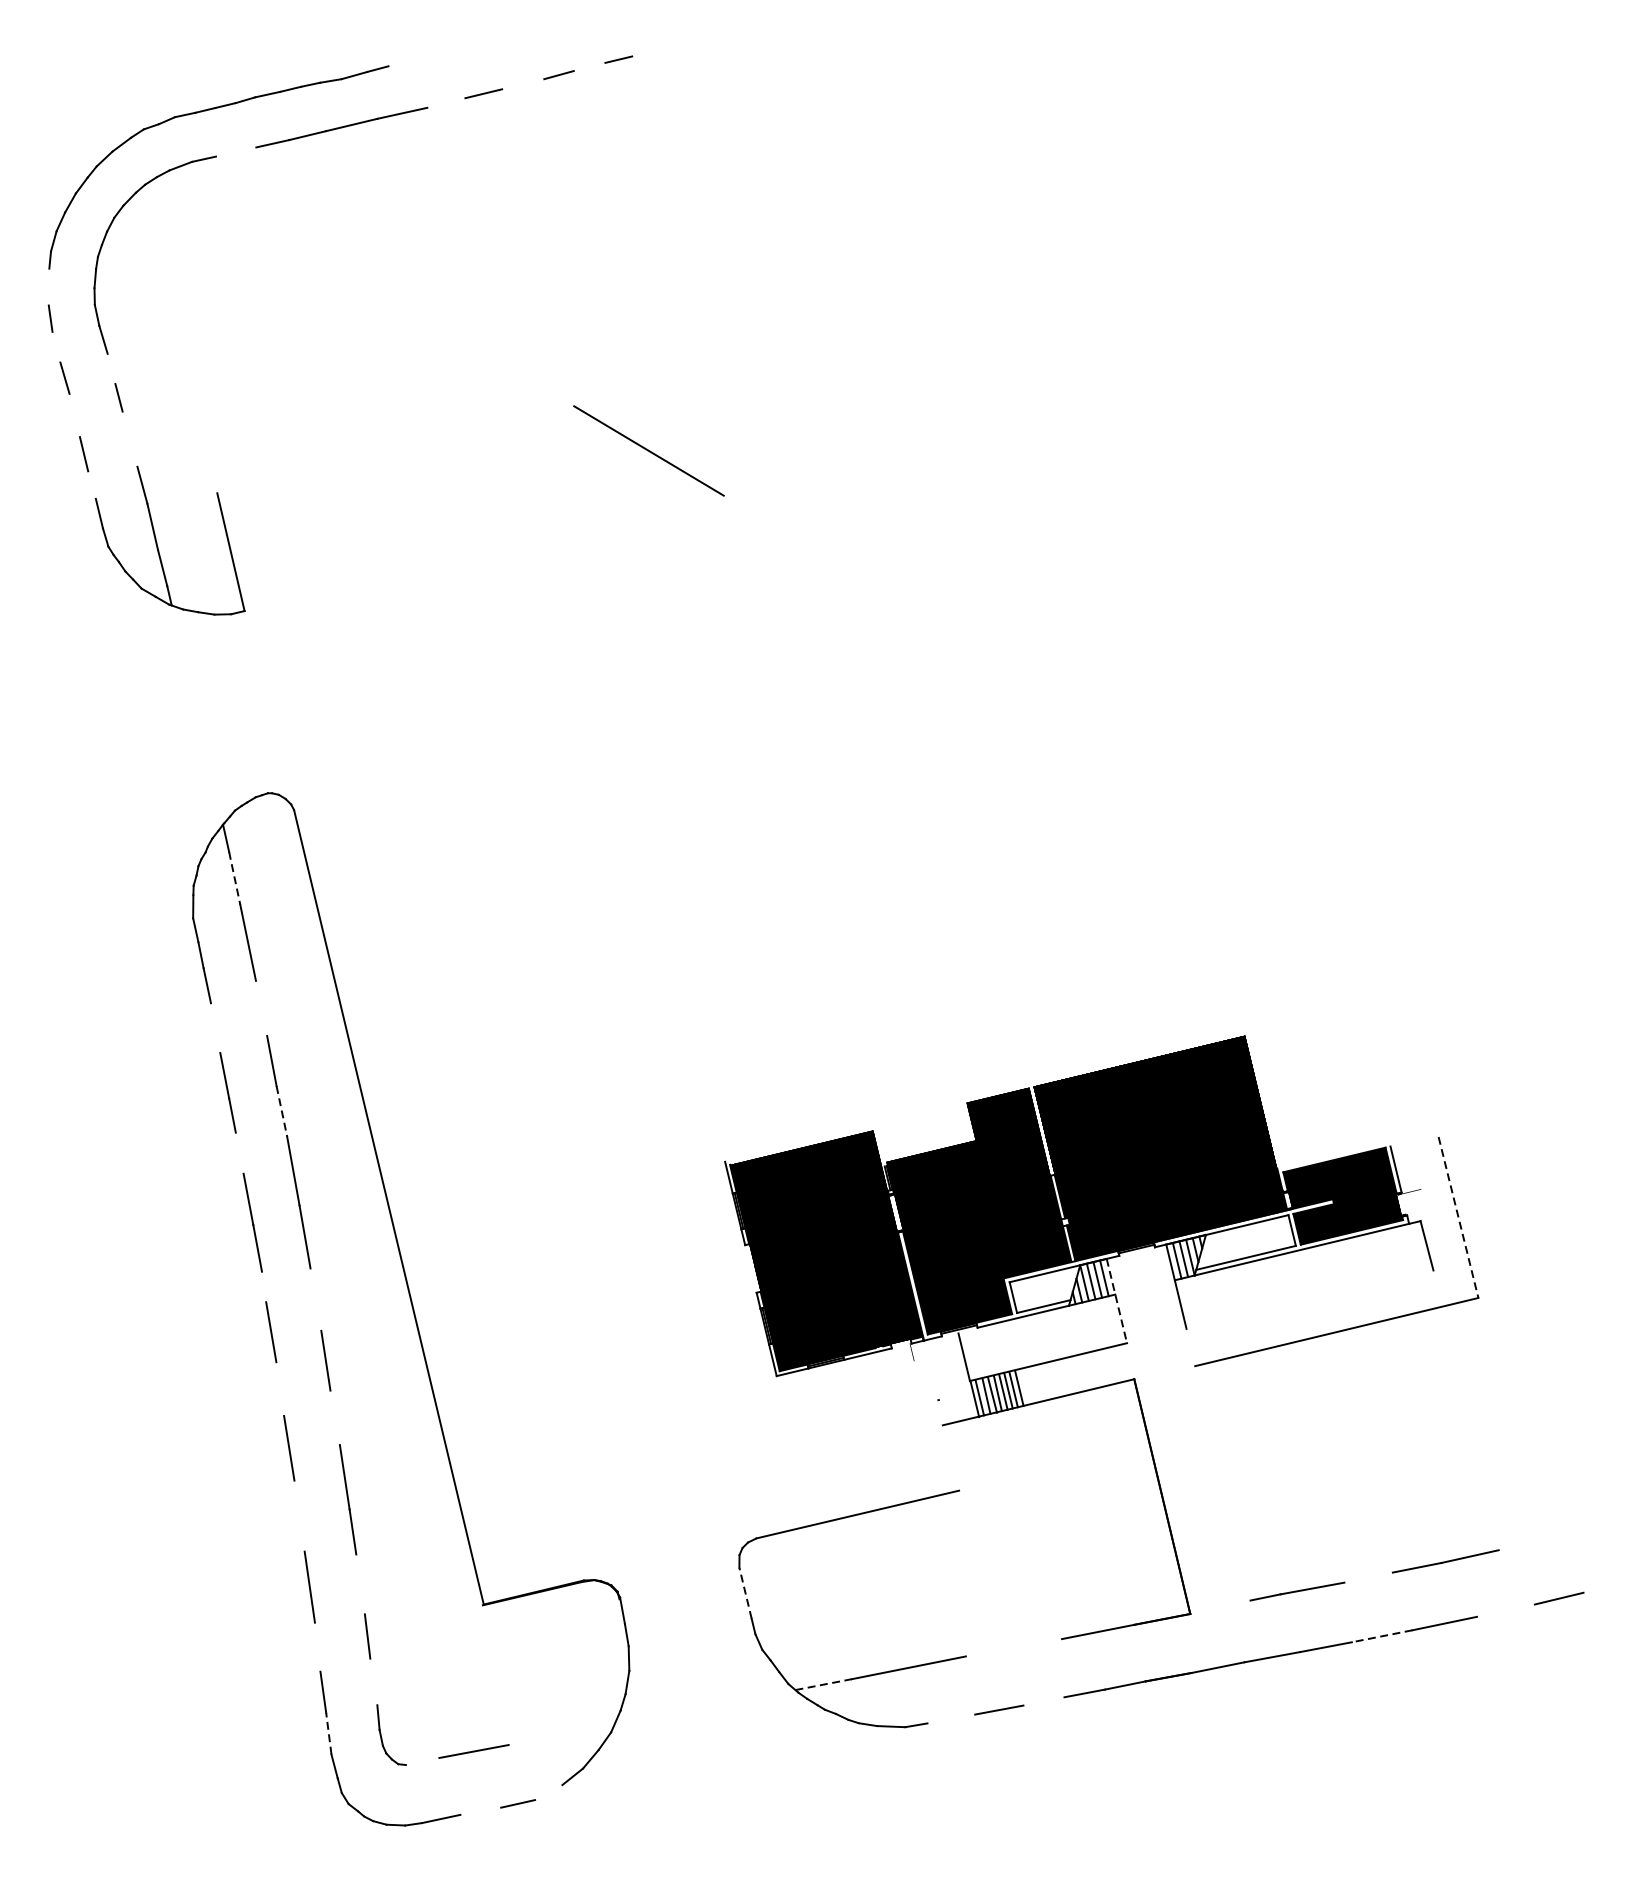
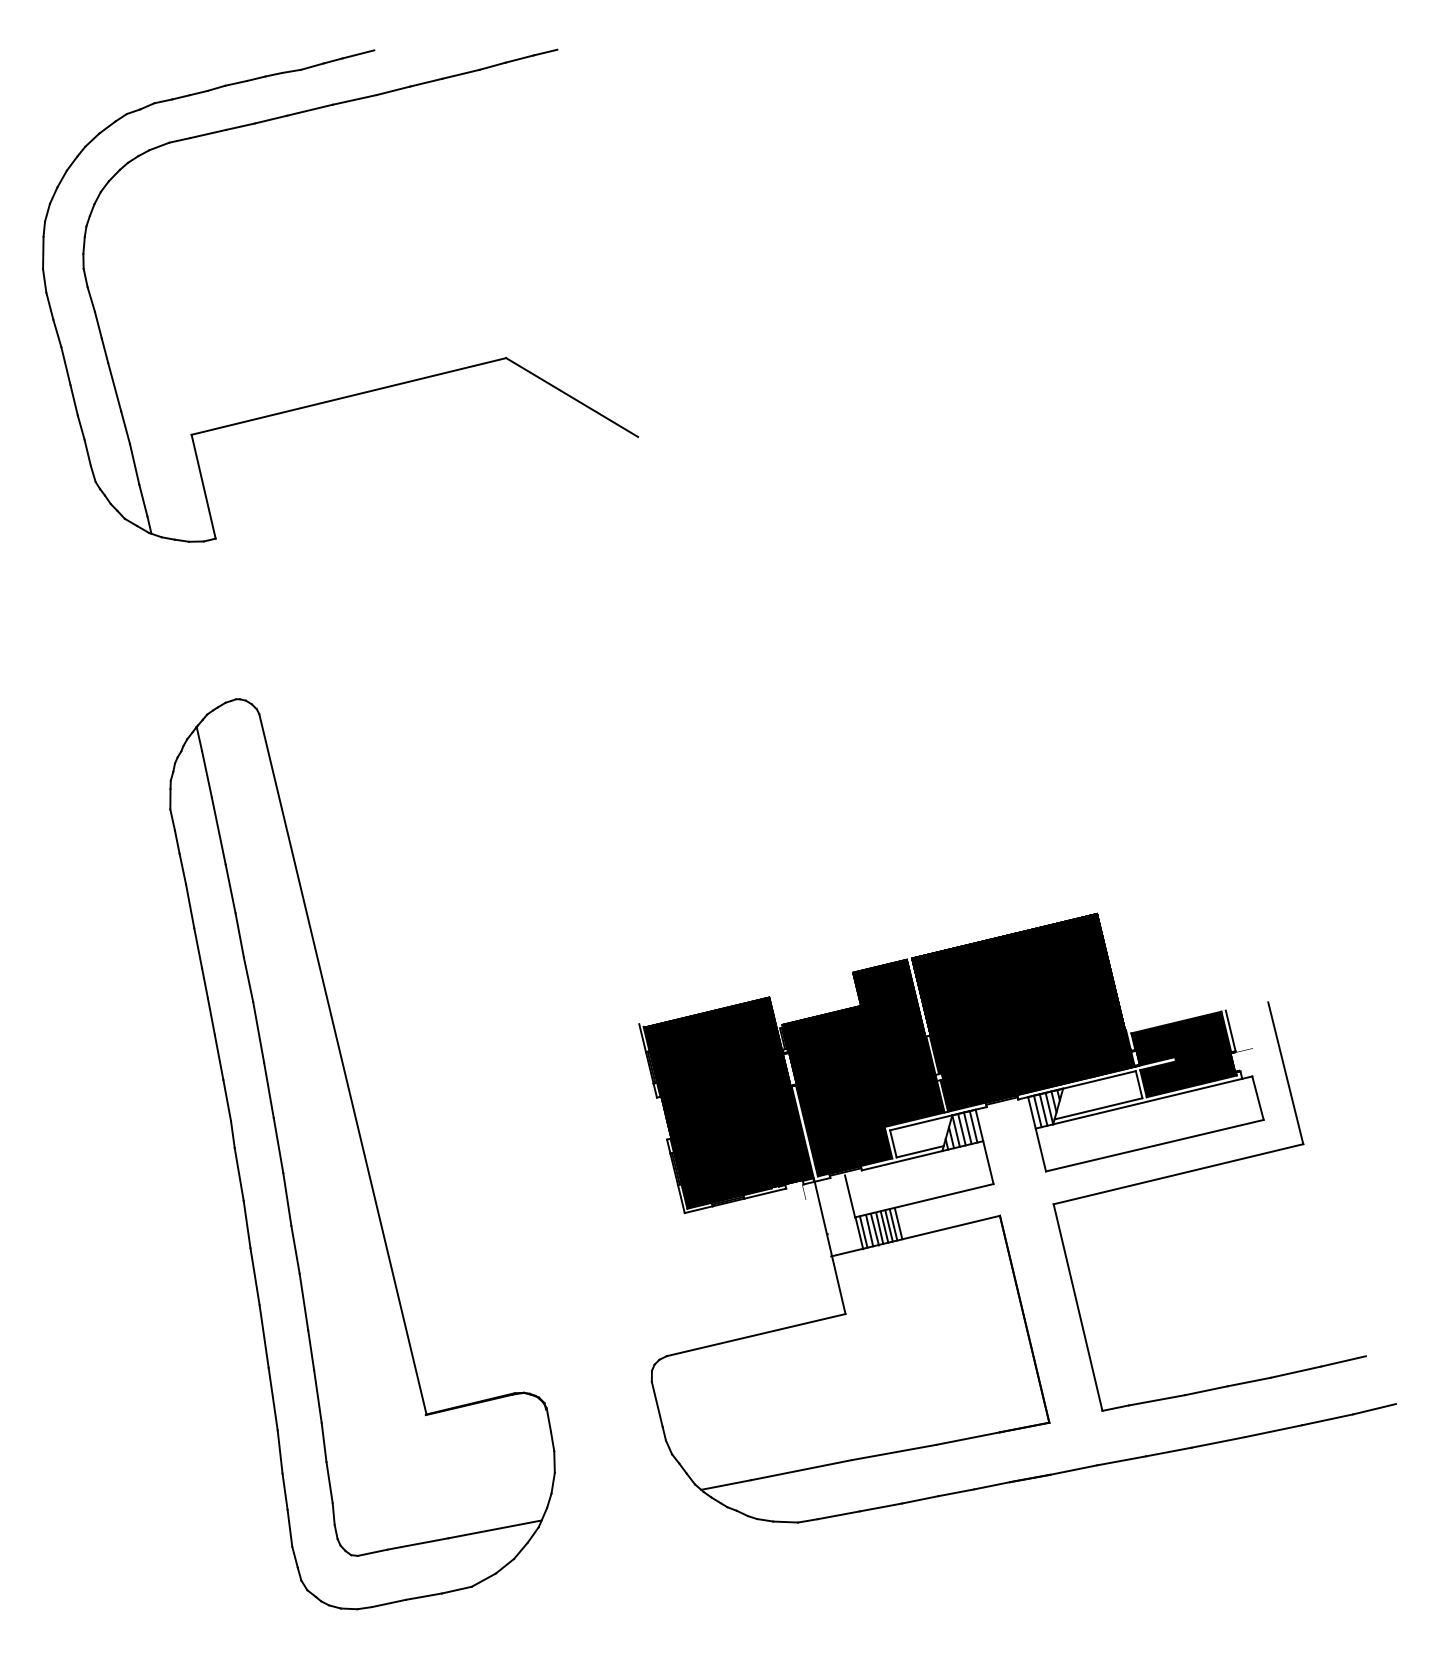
line: (406, 61) -> (358, 54), added
line: (589, 66) -> (519, 58), added
line: (522, 83) -> (460, 73), added
line: (446, 102) -> (393, 90), added
line: (236, 151) -> (208, 133), added
line: (49, 286) -> (43, 252), added
line: (56, 346) -> (49, 305), added
line: (110, 368) -> (97, 324), added
line: (74, 415) -> (65, 366), added
line: (129, 438) -> (114, 386), added
line: (395, 449) -> (348, 396), added
line: (91, 484) -> (80, 427), added
line: (234, 878) -> (206, 774), dashed -> solid
line: (261, 1007) -> (230, 888), added
line: (216, 1028) -> (190, 906), added
line: (281, 1111) -> (248, 979), dashed -> solid
line: (238, 1153) -> (210, 1016), added
line: (1458, 1217) -> (1285, 1073), dashed -> solid
line: (263, 1286) -> (232, 1134), added
line: (315, 1299) -> (278, 1145), added
line: (1309, 1299) -> (1154, 1145), added
line: (1116, 1301) -> (984, 1147), dashed -> solid
line: (279, 1389) -> (246, 1224), added
line: (940, 1415) -> (829, 1247), added
line: (335, 1417) -> (295, 1249), added
line: (1222, 1483) -> (1077, 1307), added
line: (298, 1516) -> (263, 1336), added
line: (1524, 1544) -> (1343, 1361), added
line: (1368, 1577) -> (1206, 1390), added
line: (360, 1584) -> (317, 1396), added
line: (745, 1593) -> (657, 1404), dashed -> solid
line: (1505, 1610) -> (1327, 1419), added
line: (1382, 1636) -> (1218, 1442), dashed -> solid
line: (316, 1646) -> (279, 1451), added
line: (1013, 1647) -> (893, 1452), added
line: (373, 1681) -> (329, 1482), added
line: (824, 1684) -> (726, 1484), dashed -> solid
line: (1044, 1701) -> (920, 1499), added
line: (951, 1719) -> (838, 1515), added
line: (328, 1733) -> (289, 1528), dashed -> solid
line: (560, 1735) -> (494, 1529), added
line: (422, 1761) -> (372, 1552), added
line: (548, 1791) -> (483, 1579), added
line: (480, 1811) -> (423, 1596), added

